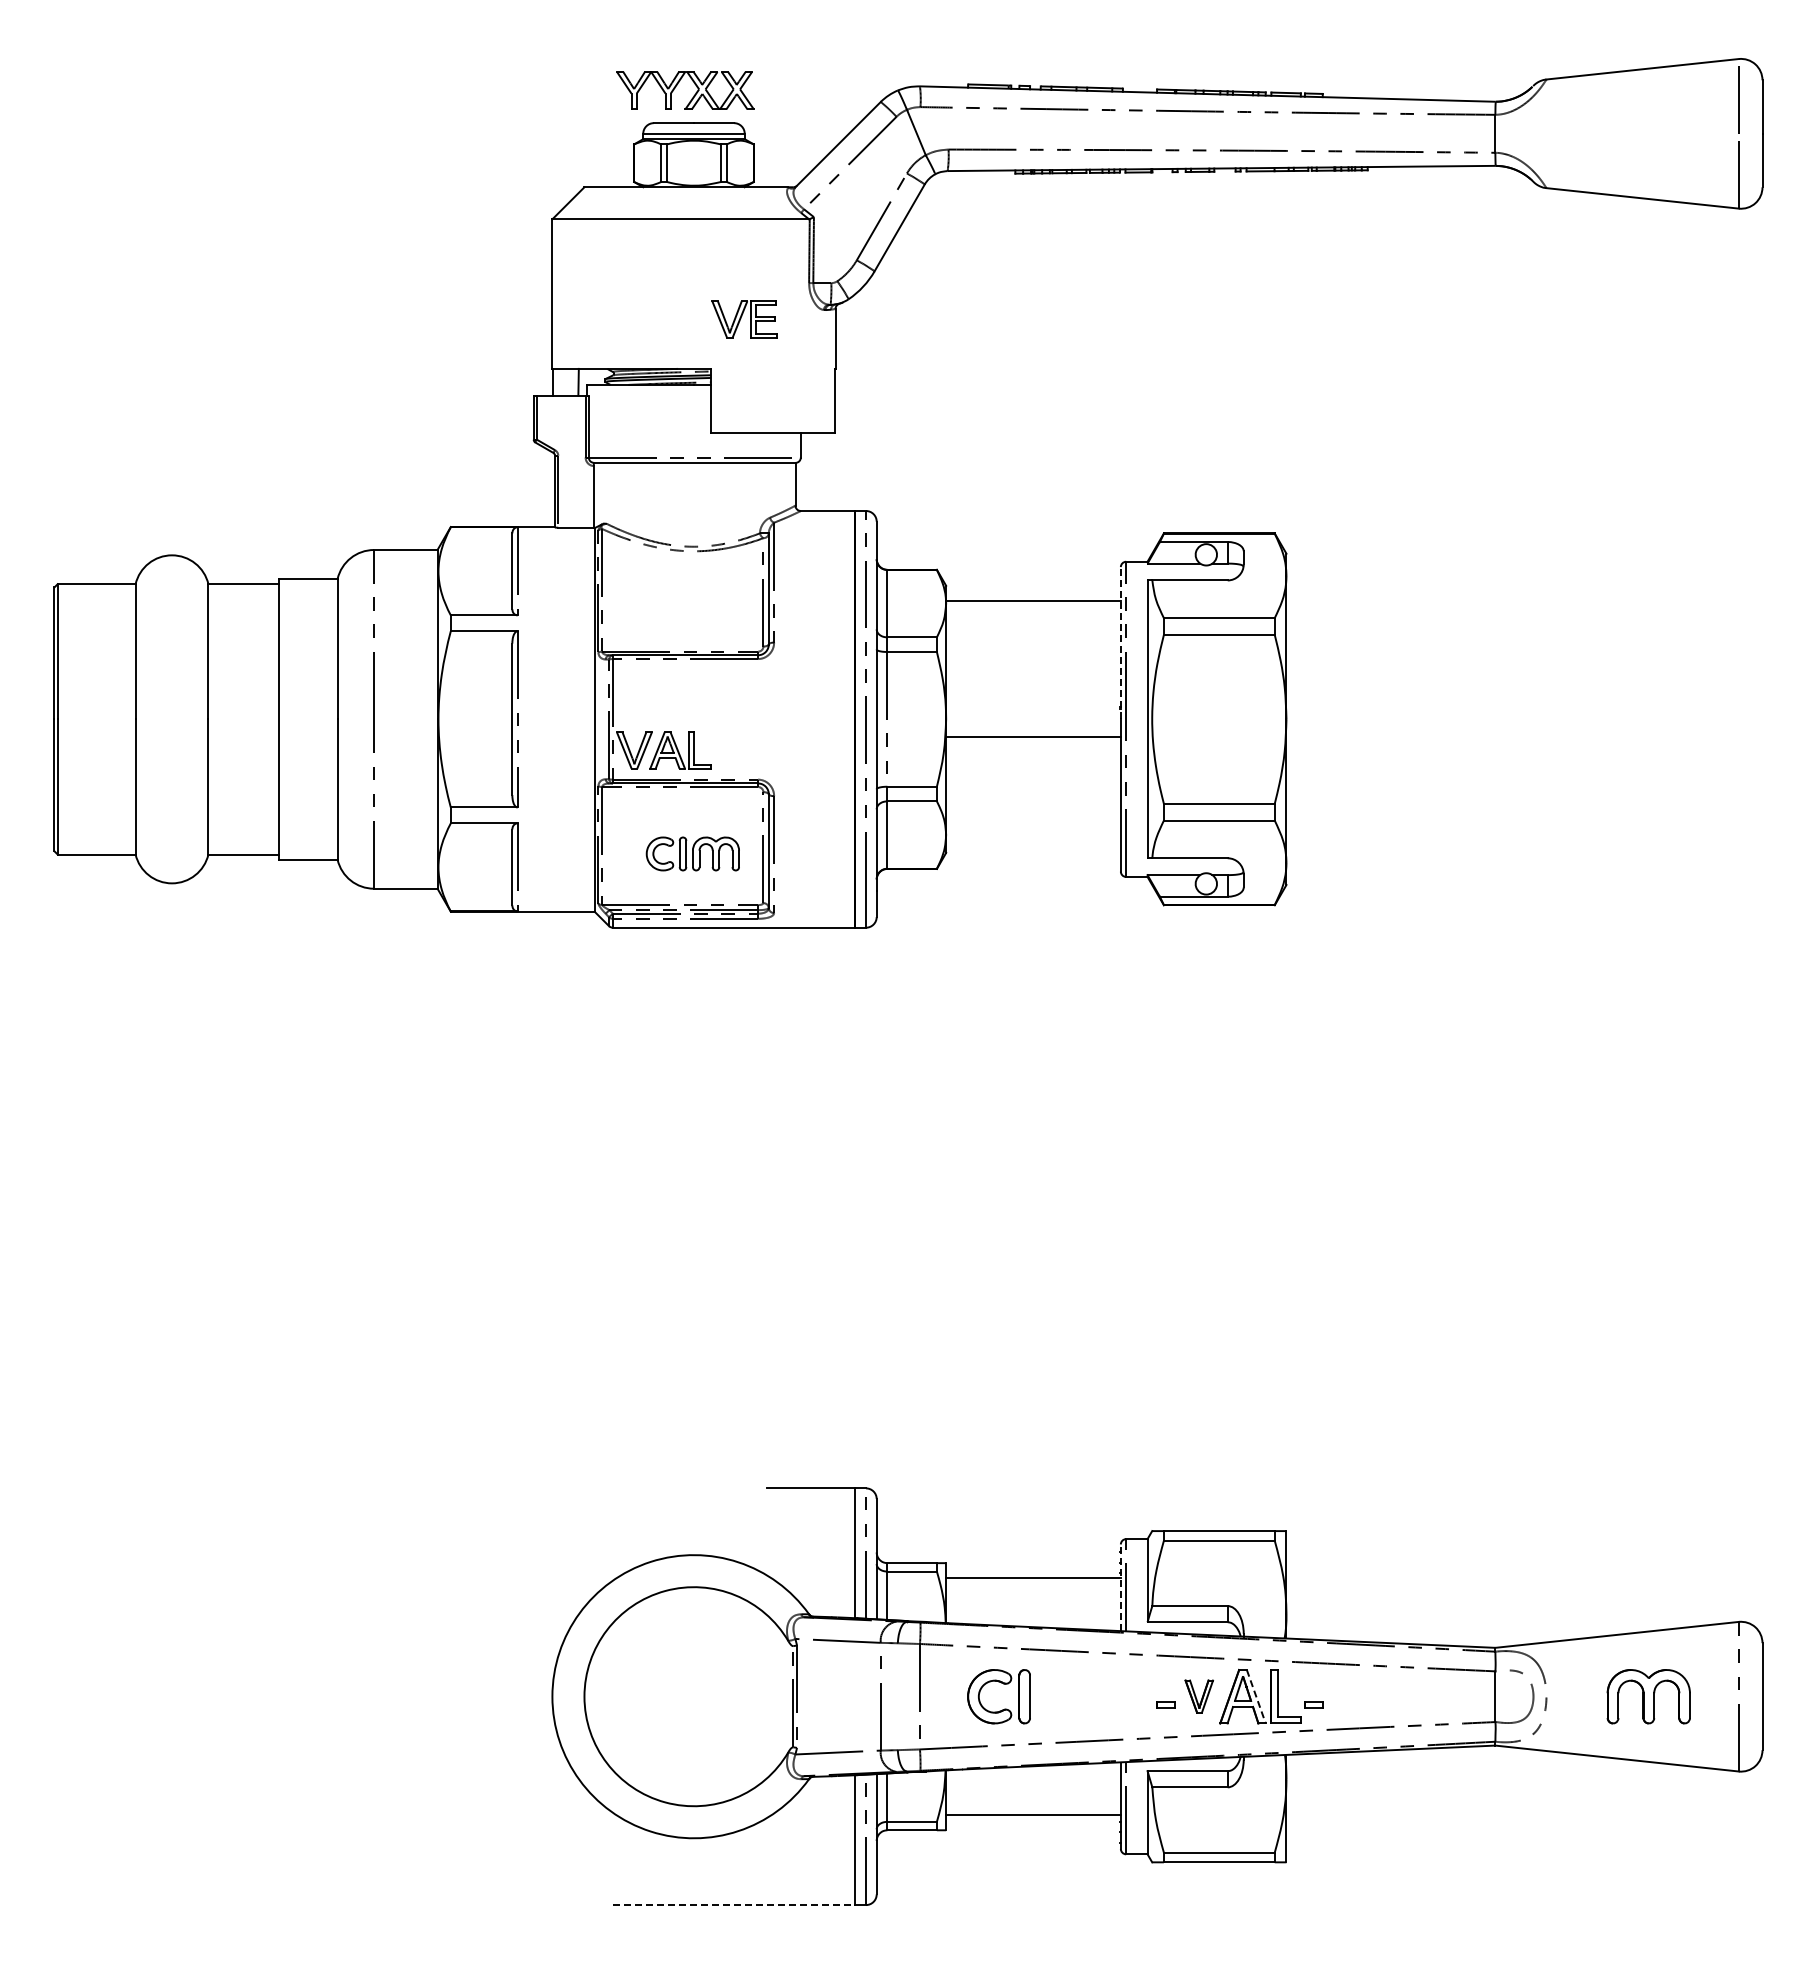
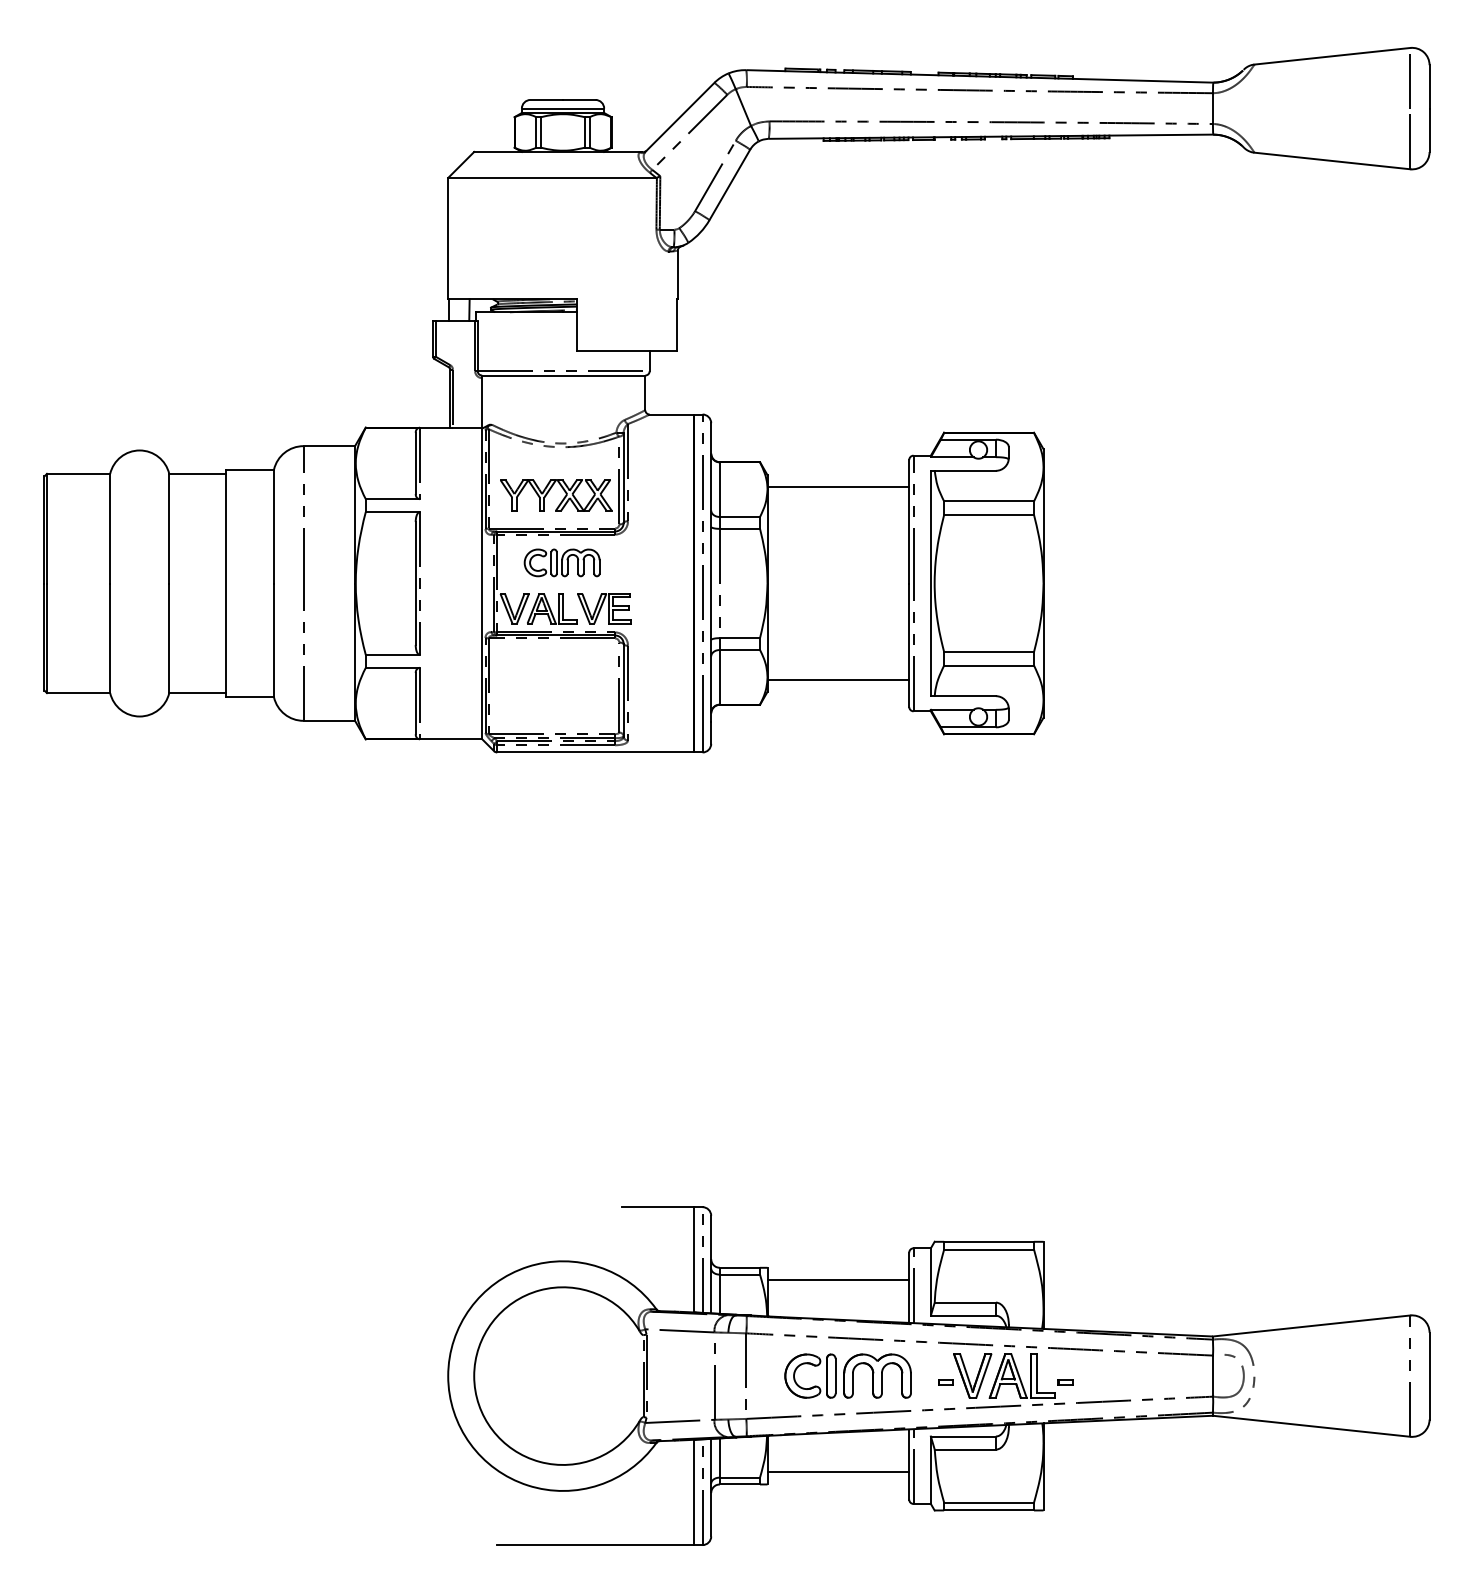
part: (677, 85) -> (549, 491), moved
part: (744, 319) -> (603, 608), moved
line: (1120, 642) -> (908, 521), dashed -> solid
line: (1033, 736) -> (838, 679), moved
part: (692, 853) -> (561, 562), moved
line: (1120, 1587) -> (908, 1287), dashed -> solid
part: (1199, 1696) -> (973, 1375), size x1.67
part: (1648, 1696) -> (877, 1375), moved
line: (1256, 1697) -> (1019, 1376), dashed -> solid
line: (734, 1905) -> (595, 1545), dashed -> solid

